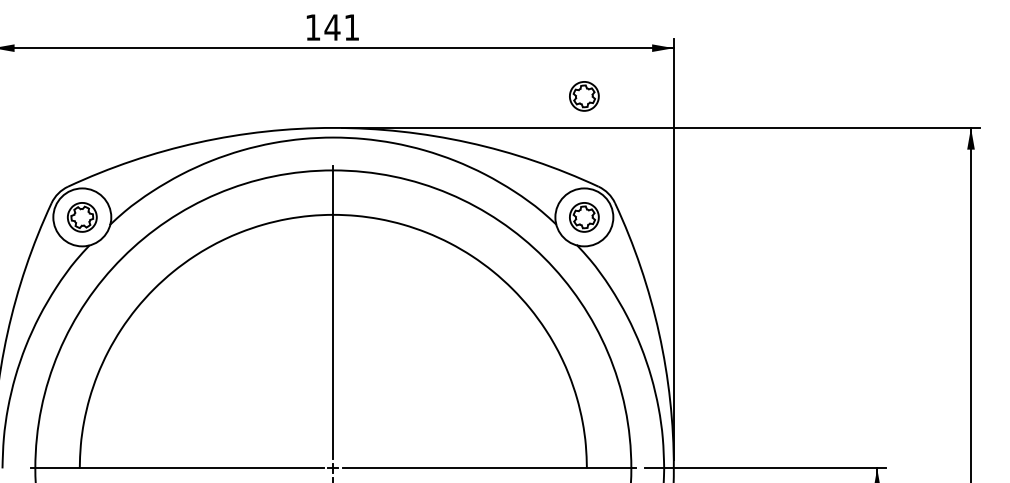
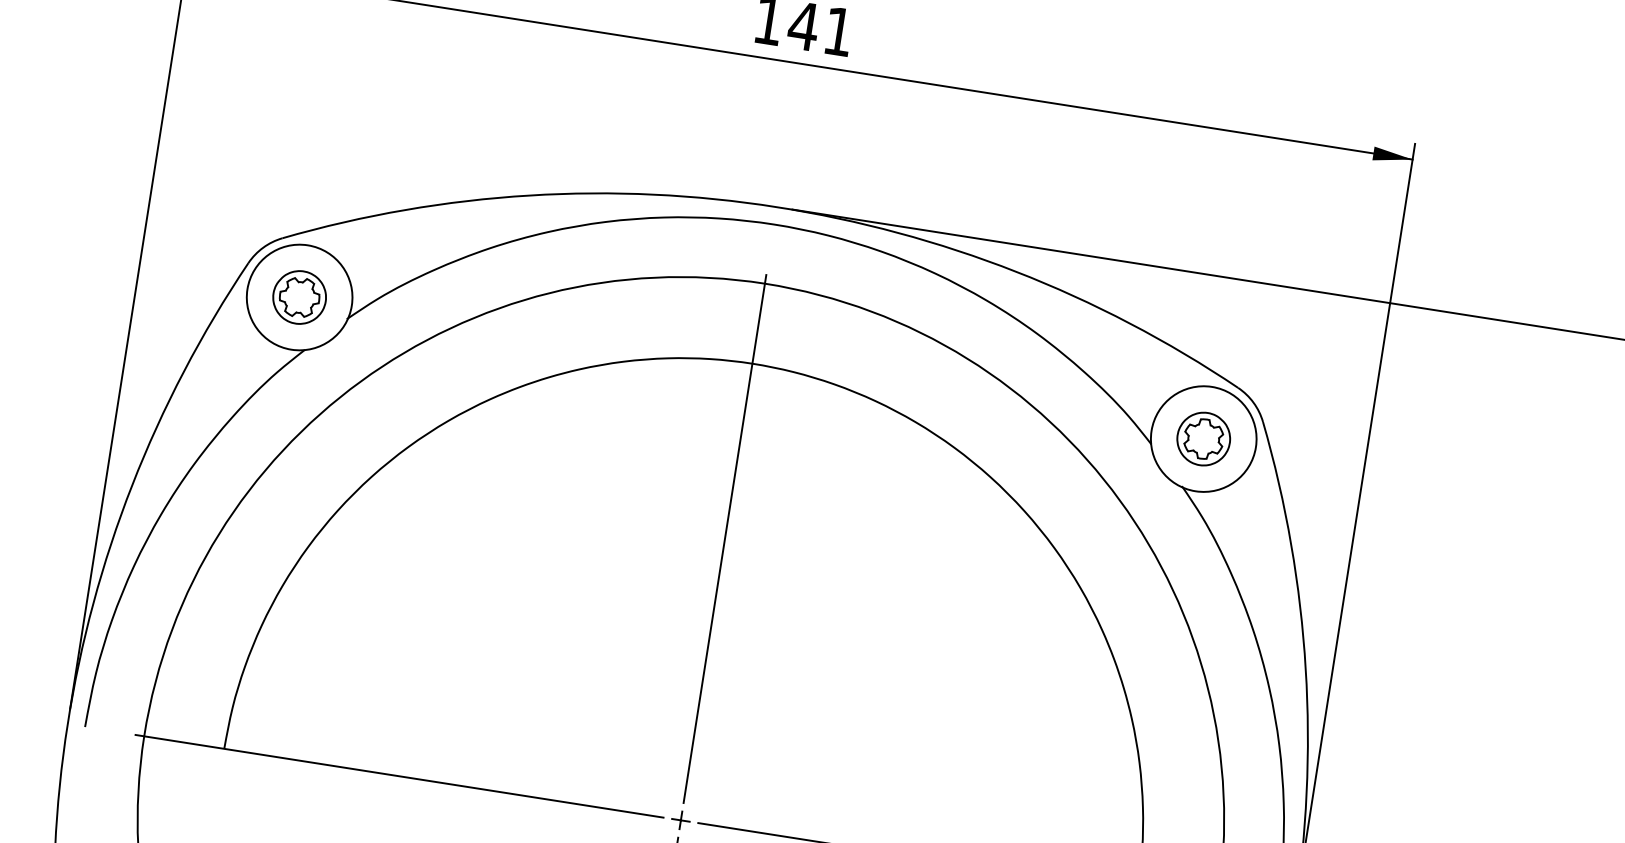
part: (584, 96) -> (1238, 221), removed

